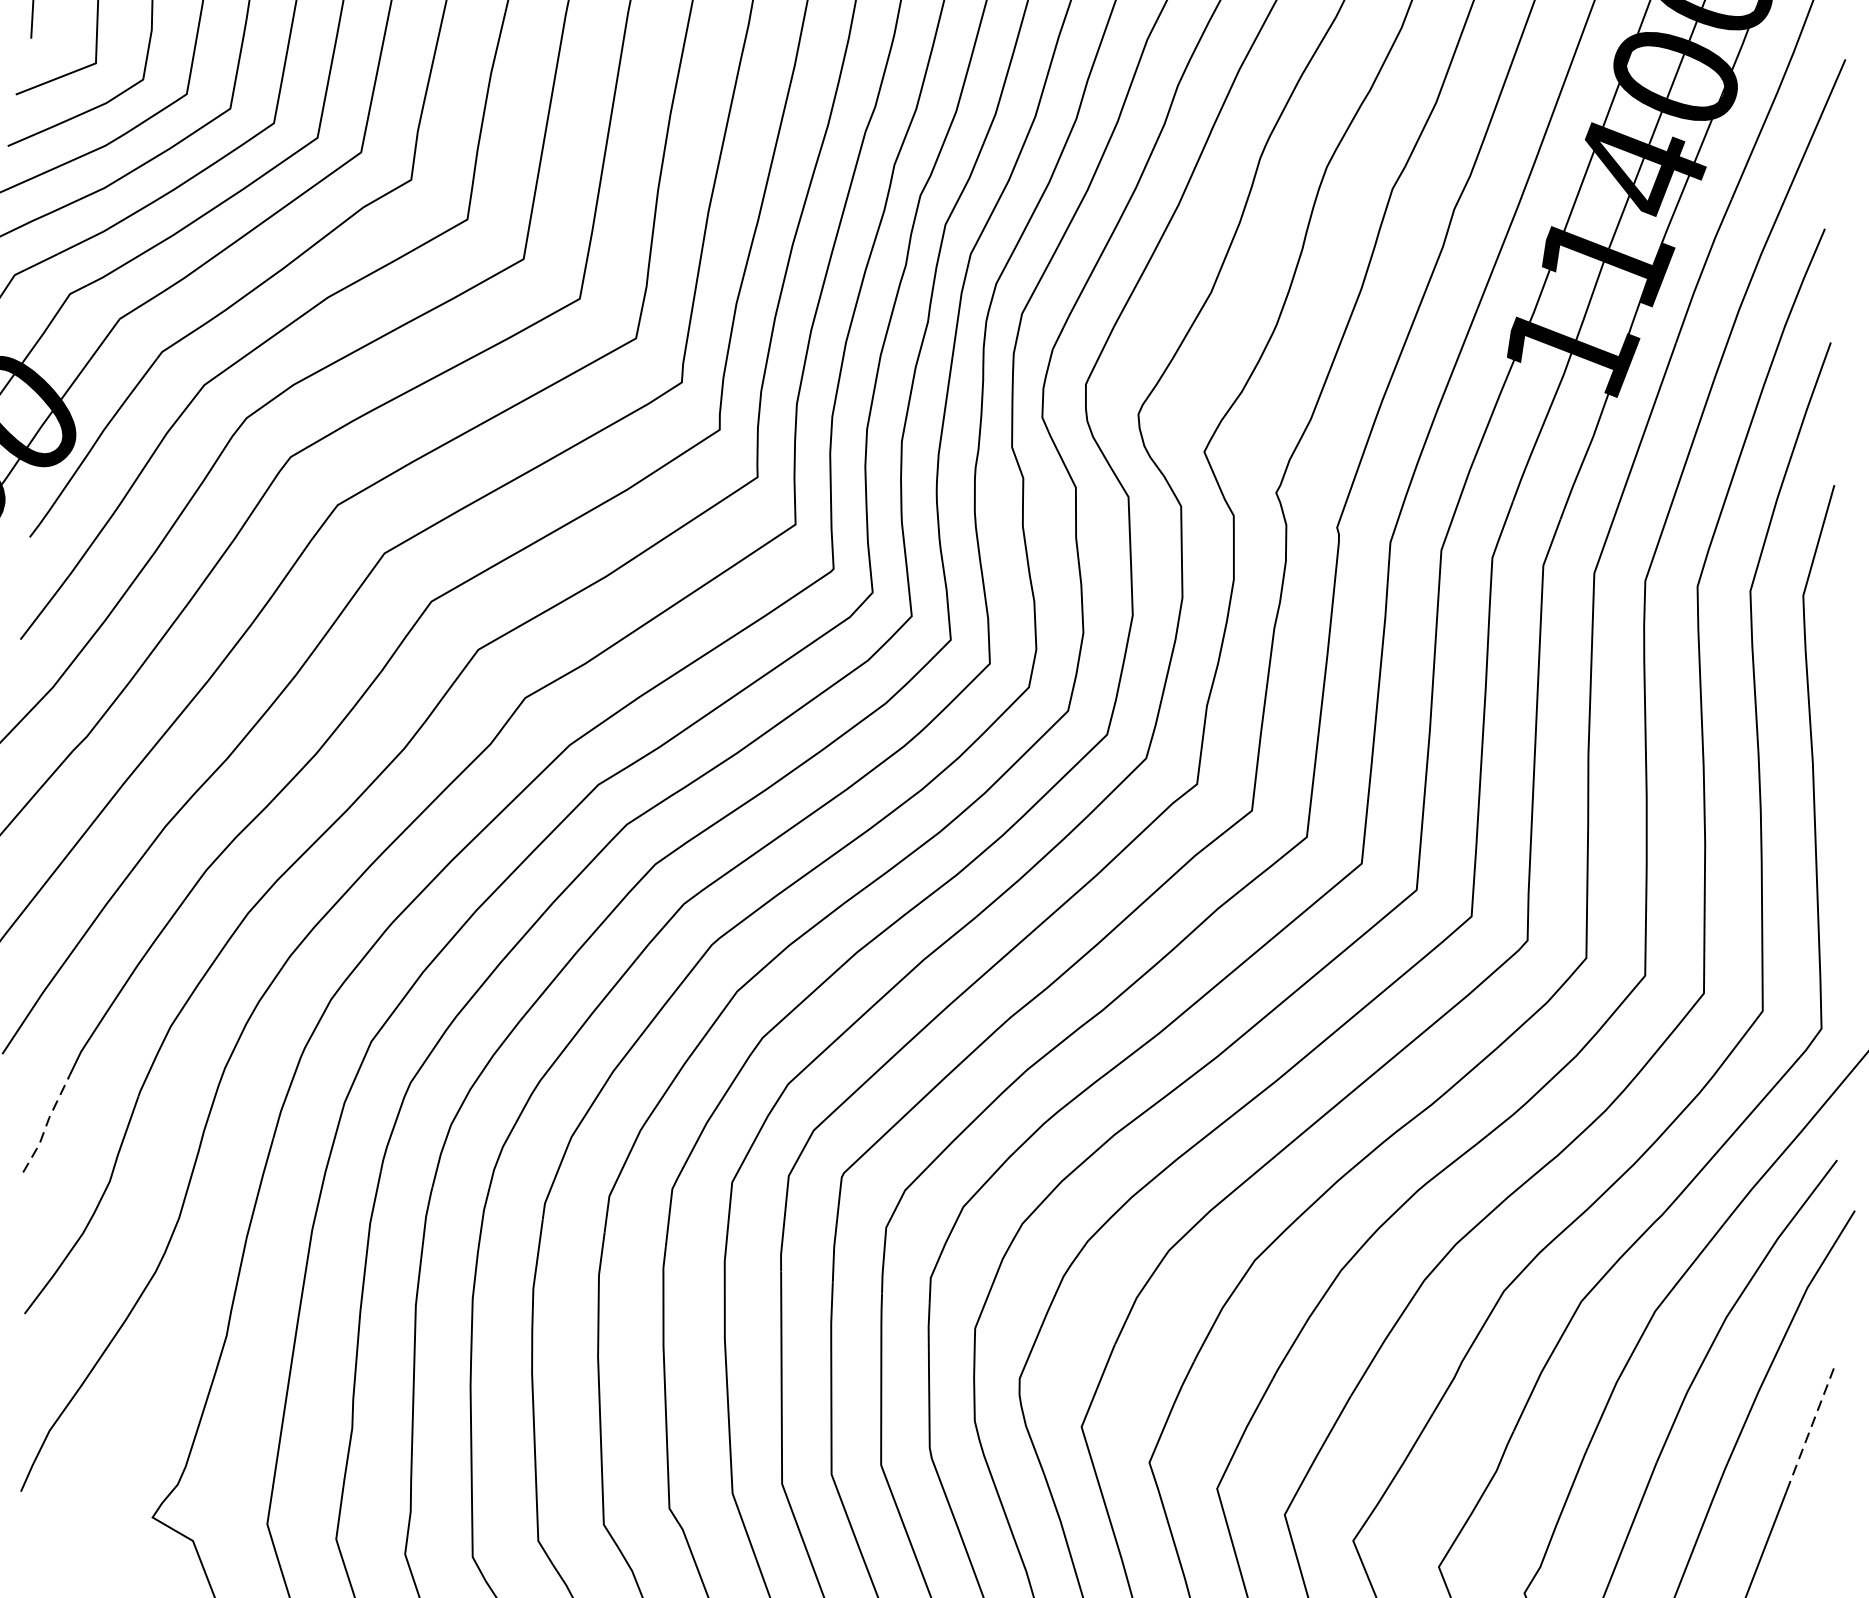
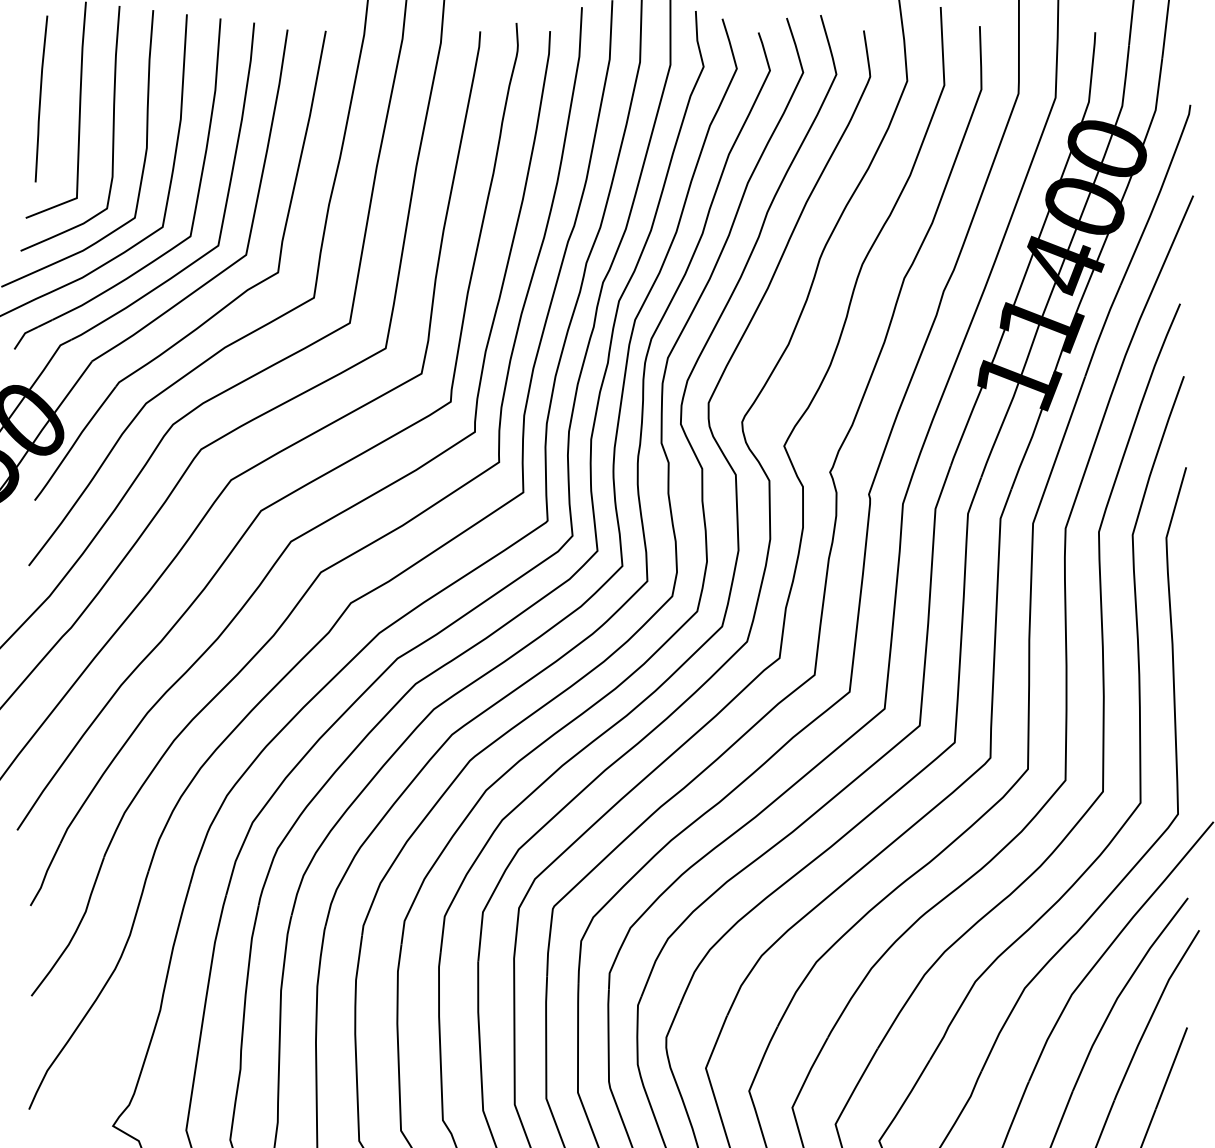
line: (46, 1123) -> (45, 874), dashed -> solid
line: (1811, 1427) -> (1171, 1068), dashed -> solid

